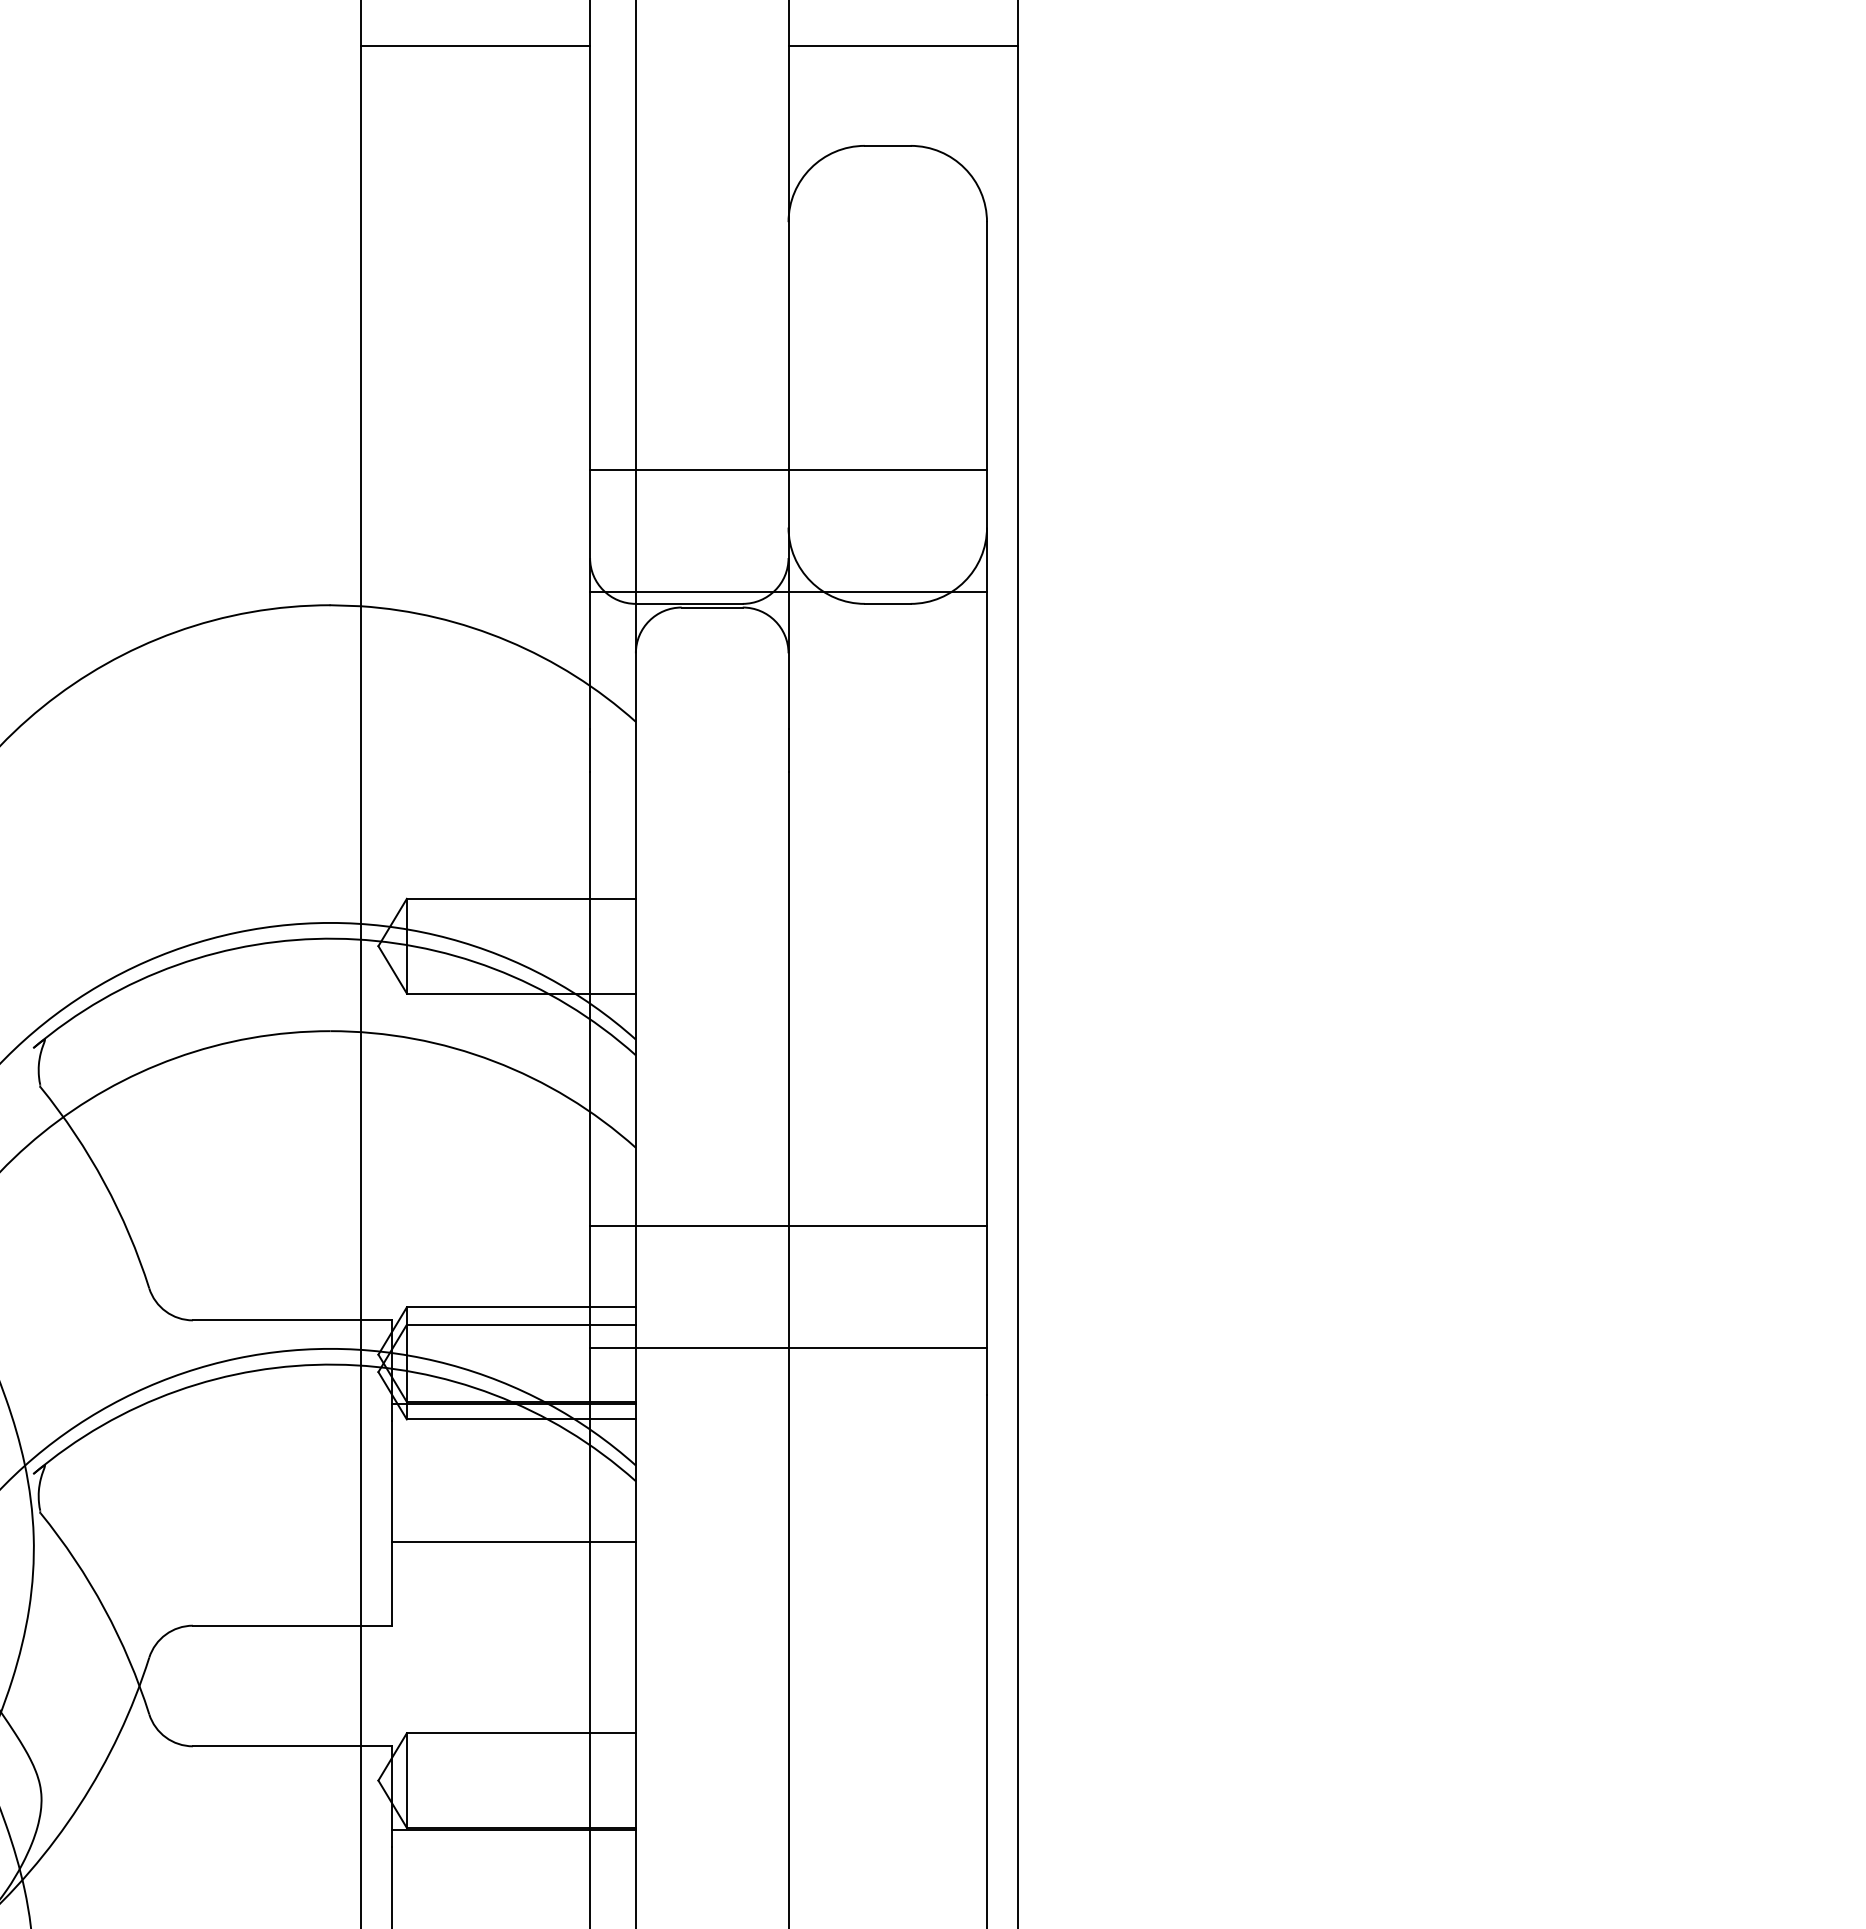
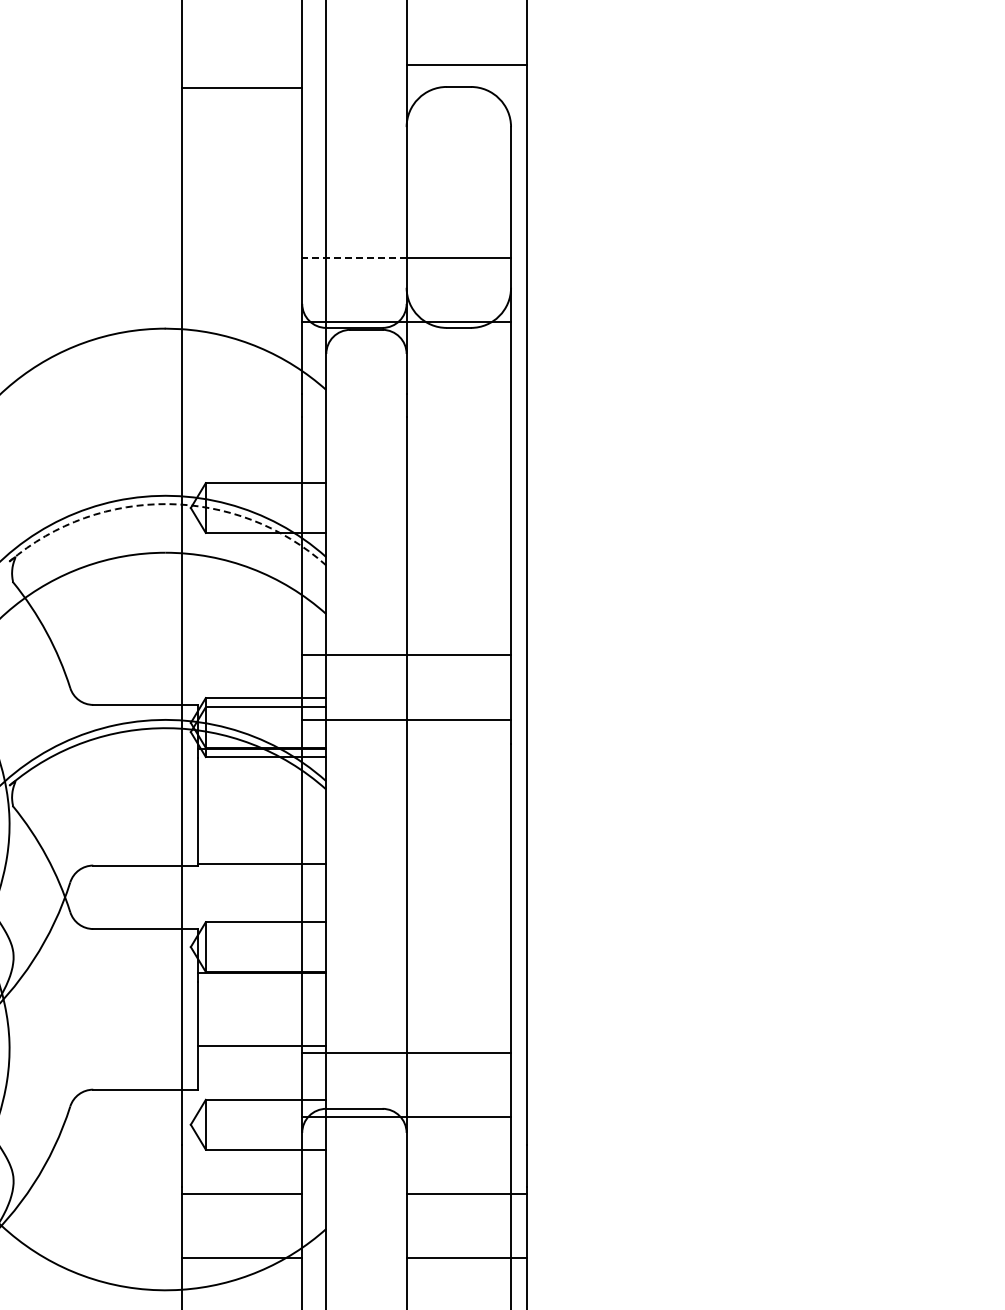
line: (474, 46) -> (241, 88), moved
line: (902, 46) -> (466, 65), moved
line: (687, 470) -> (353, 257), solid -> dashed
arc: (335, 939) -> (168, 504), solid -> dashed
line: (512, 1541) -> (261, 864), moved

